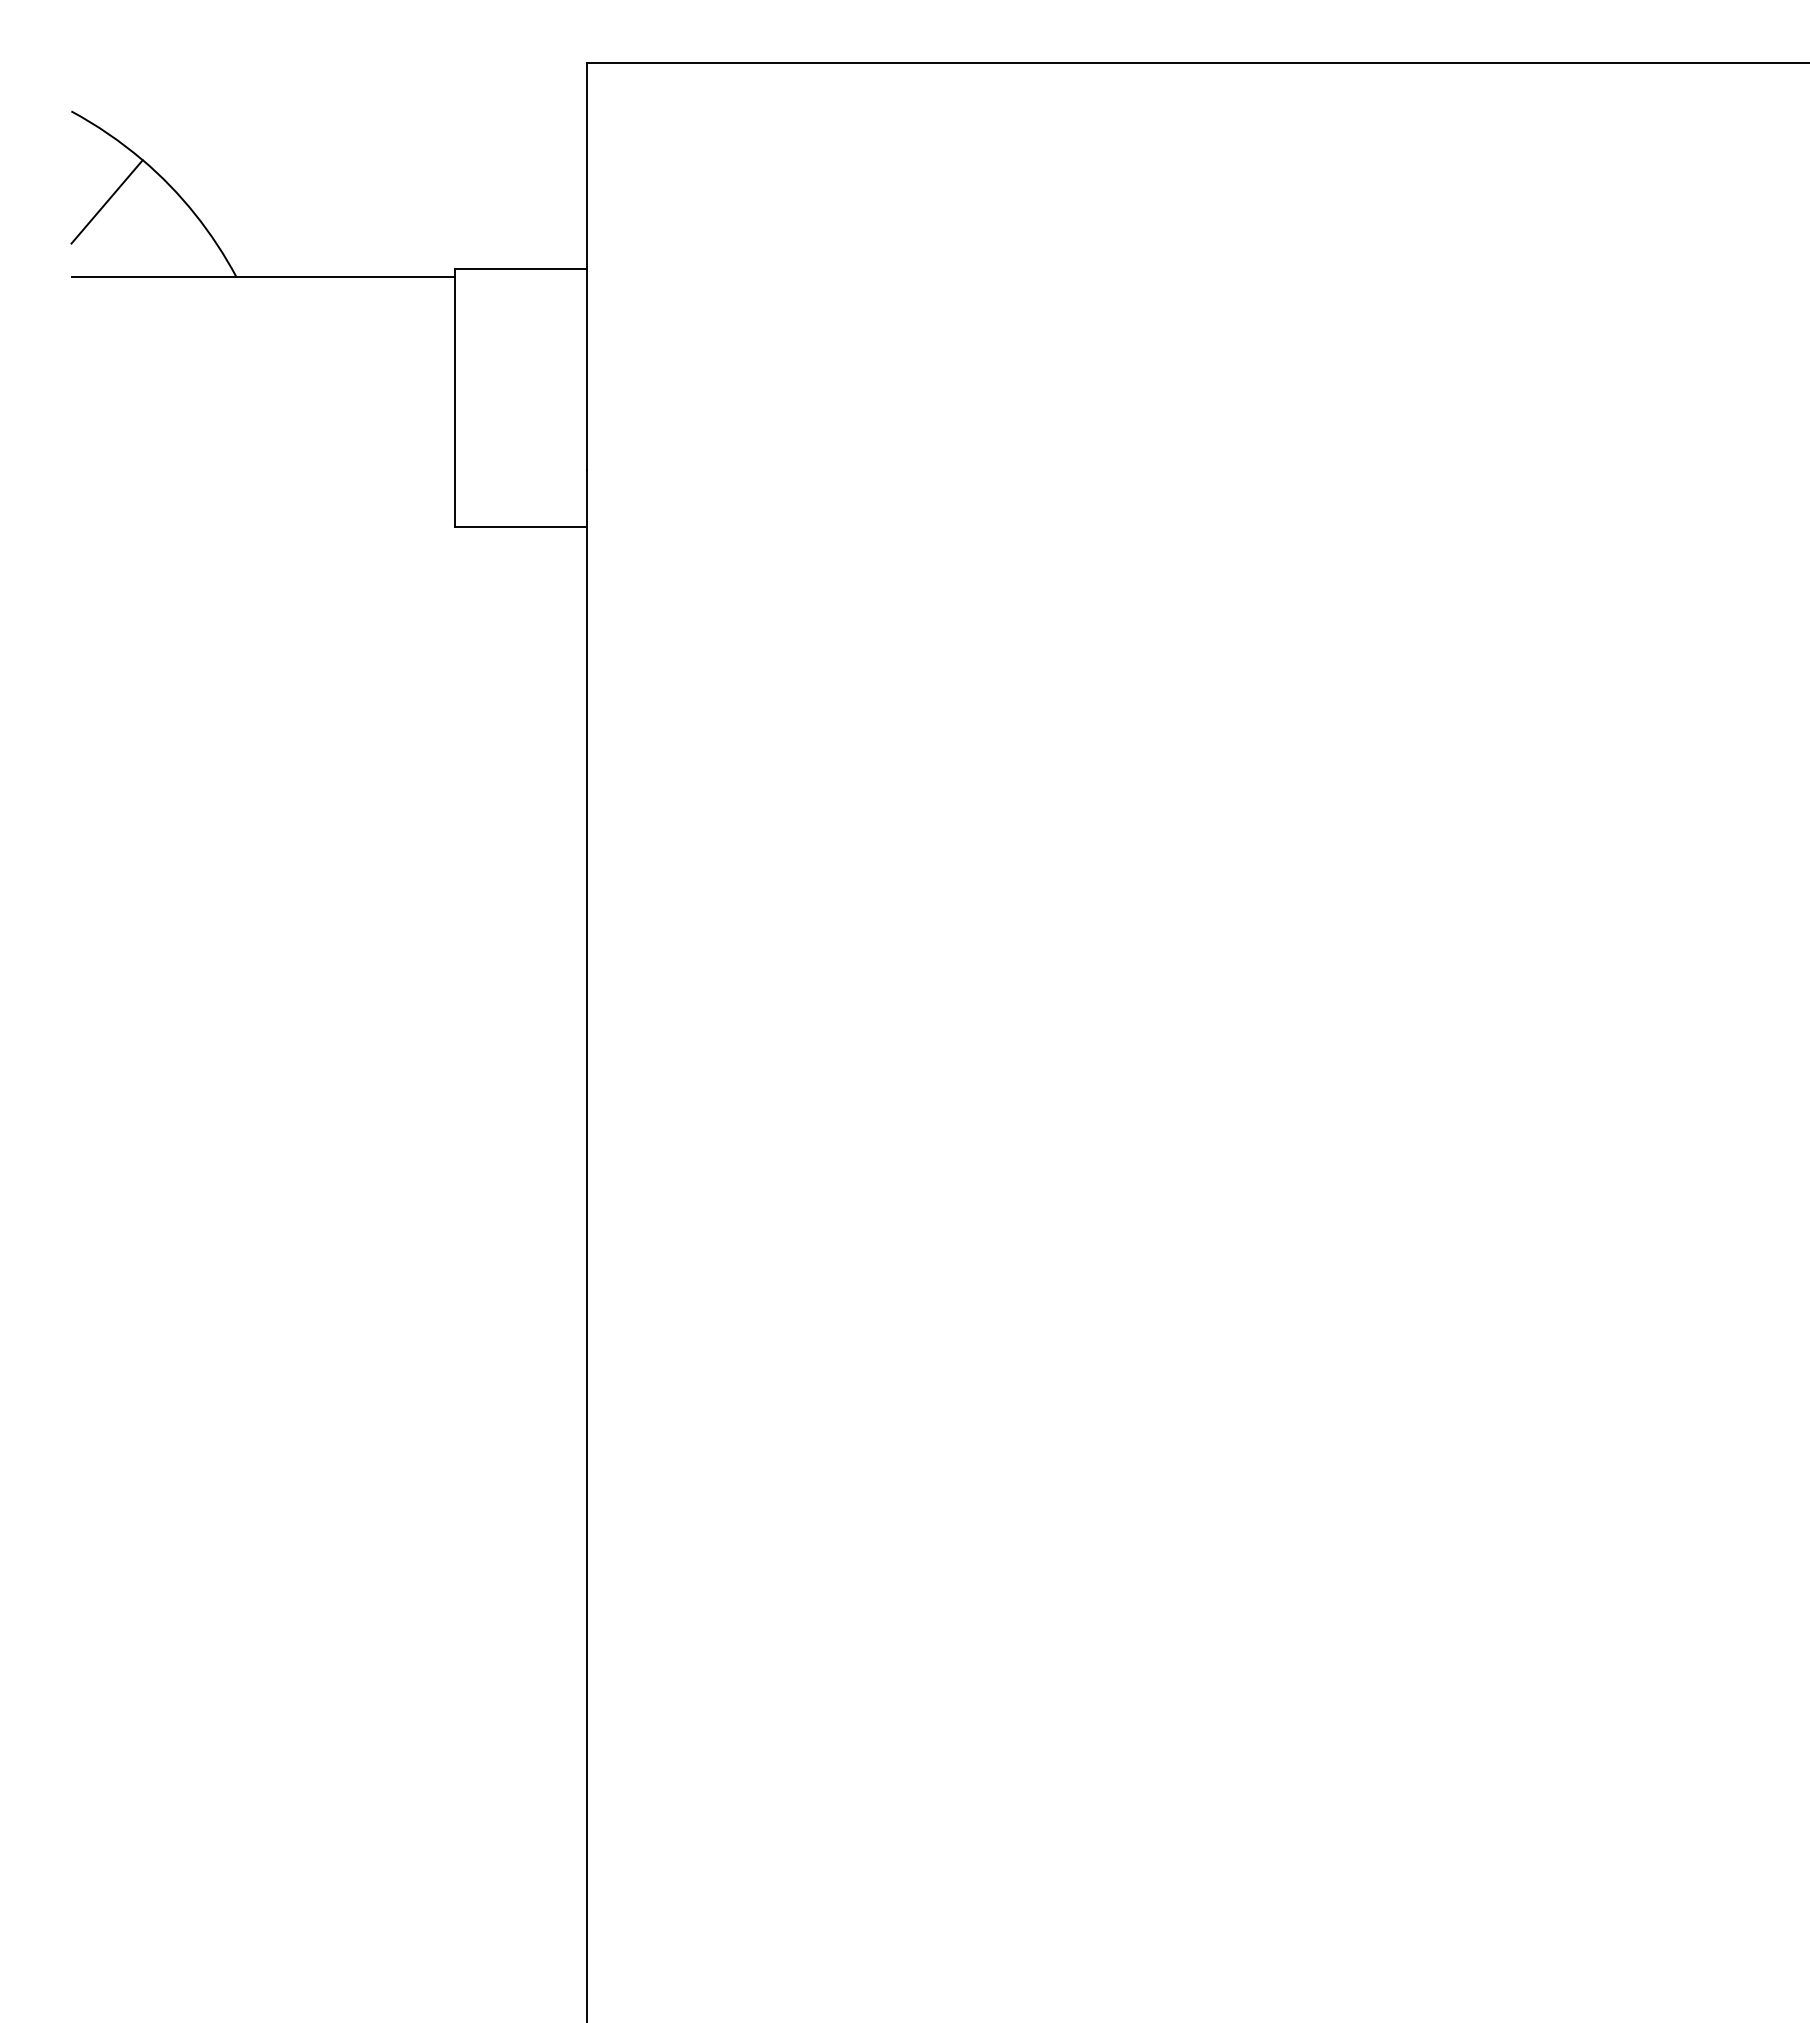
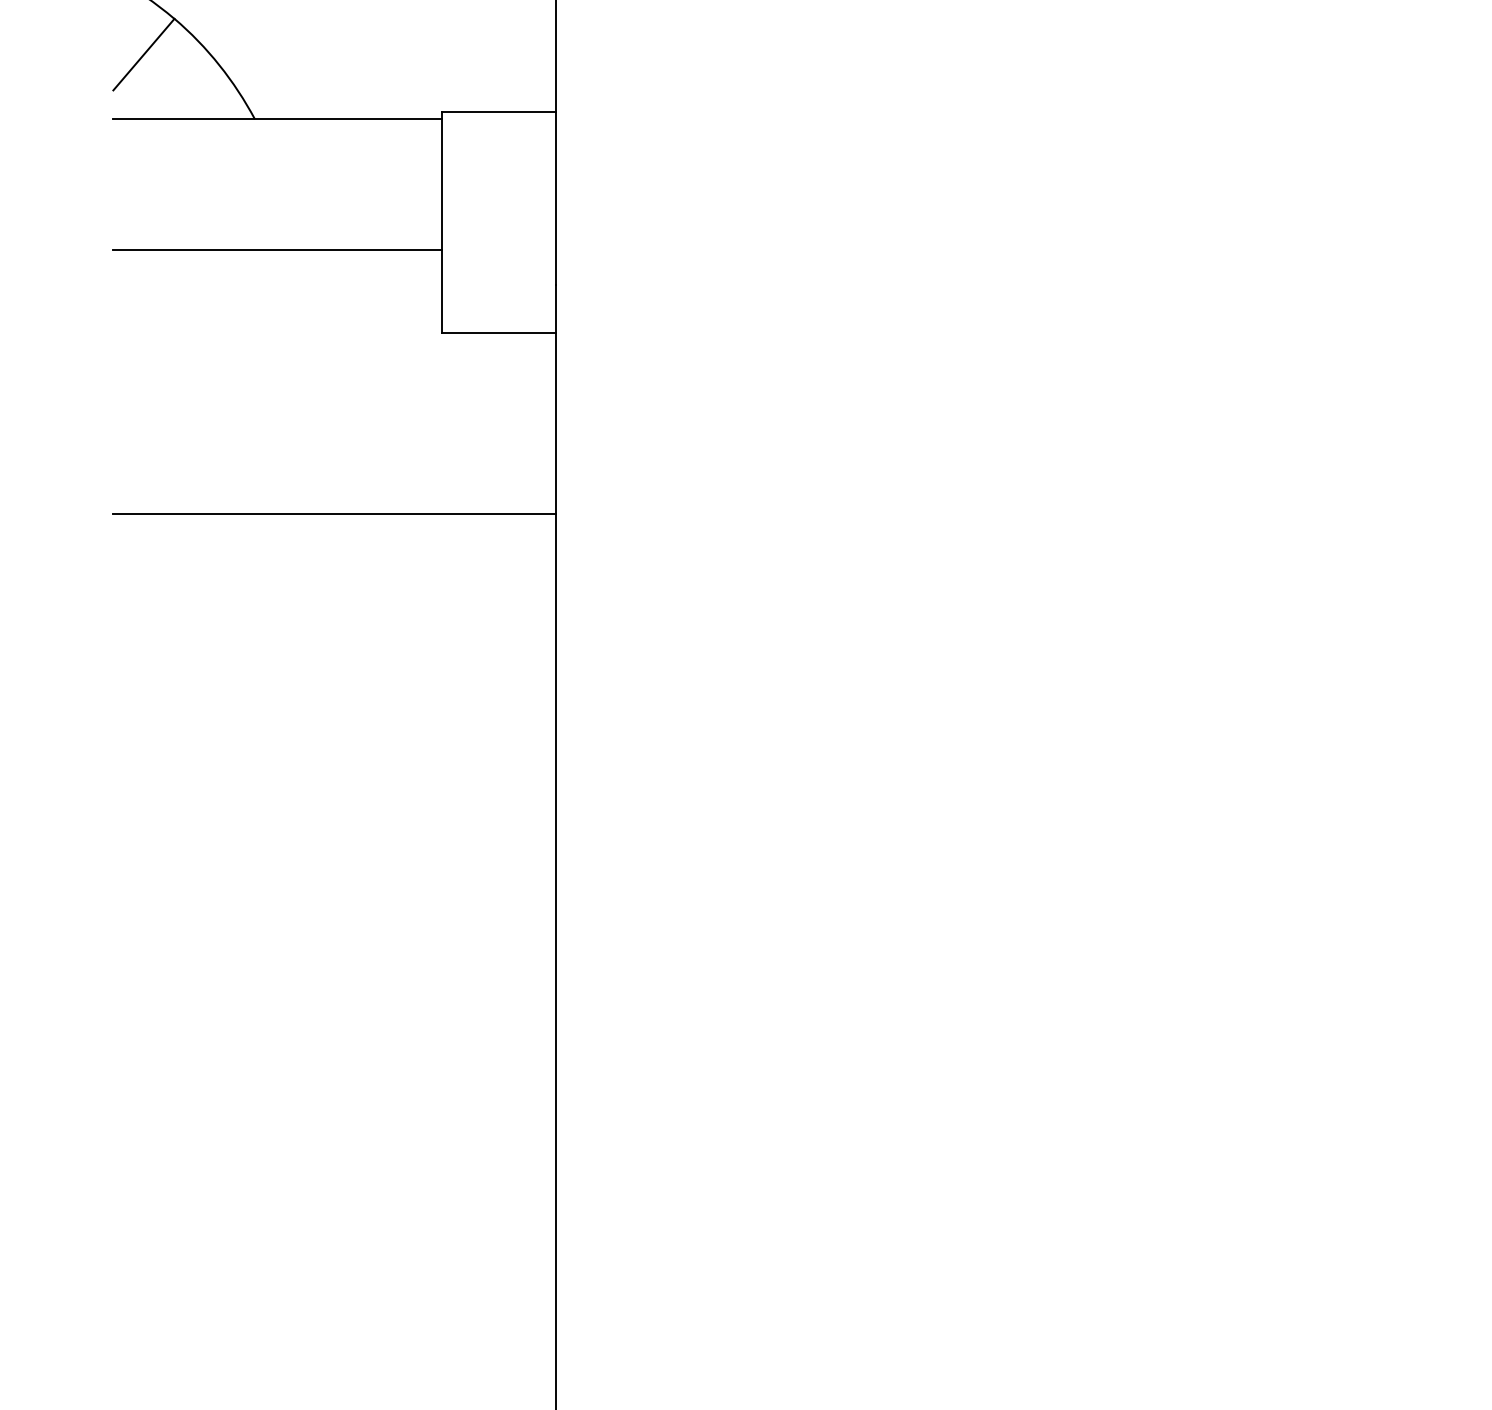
line: (262, 429) -> (277, 249), added
line: (329, 737) -> (334, 514), added

